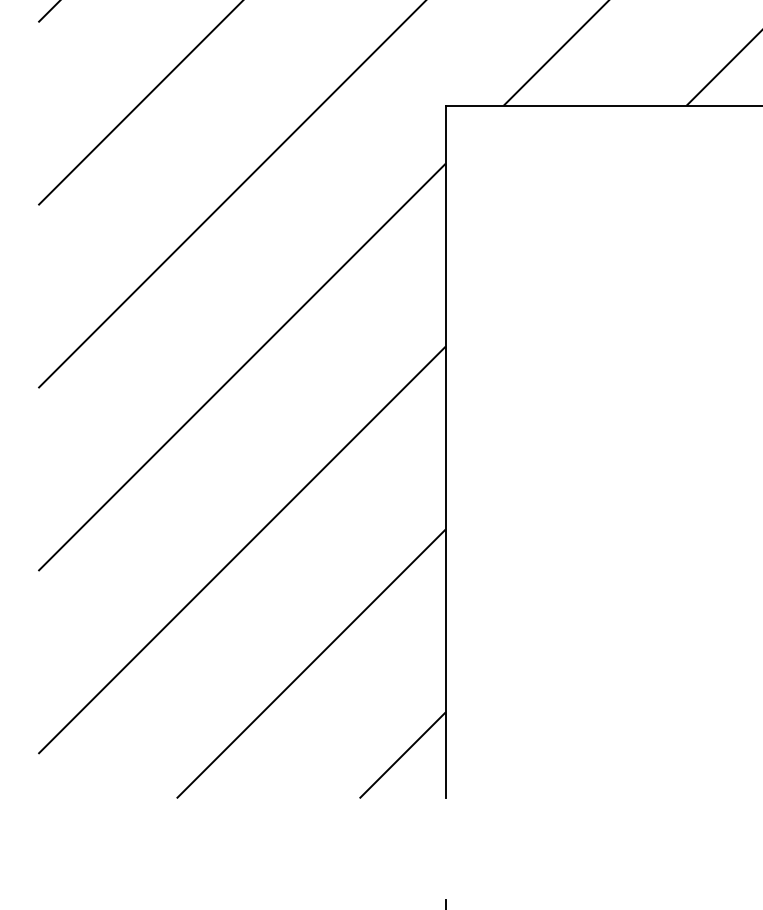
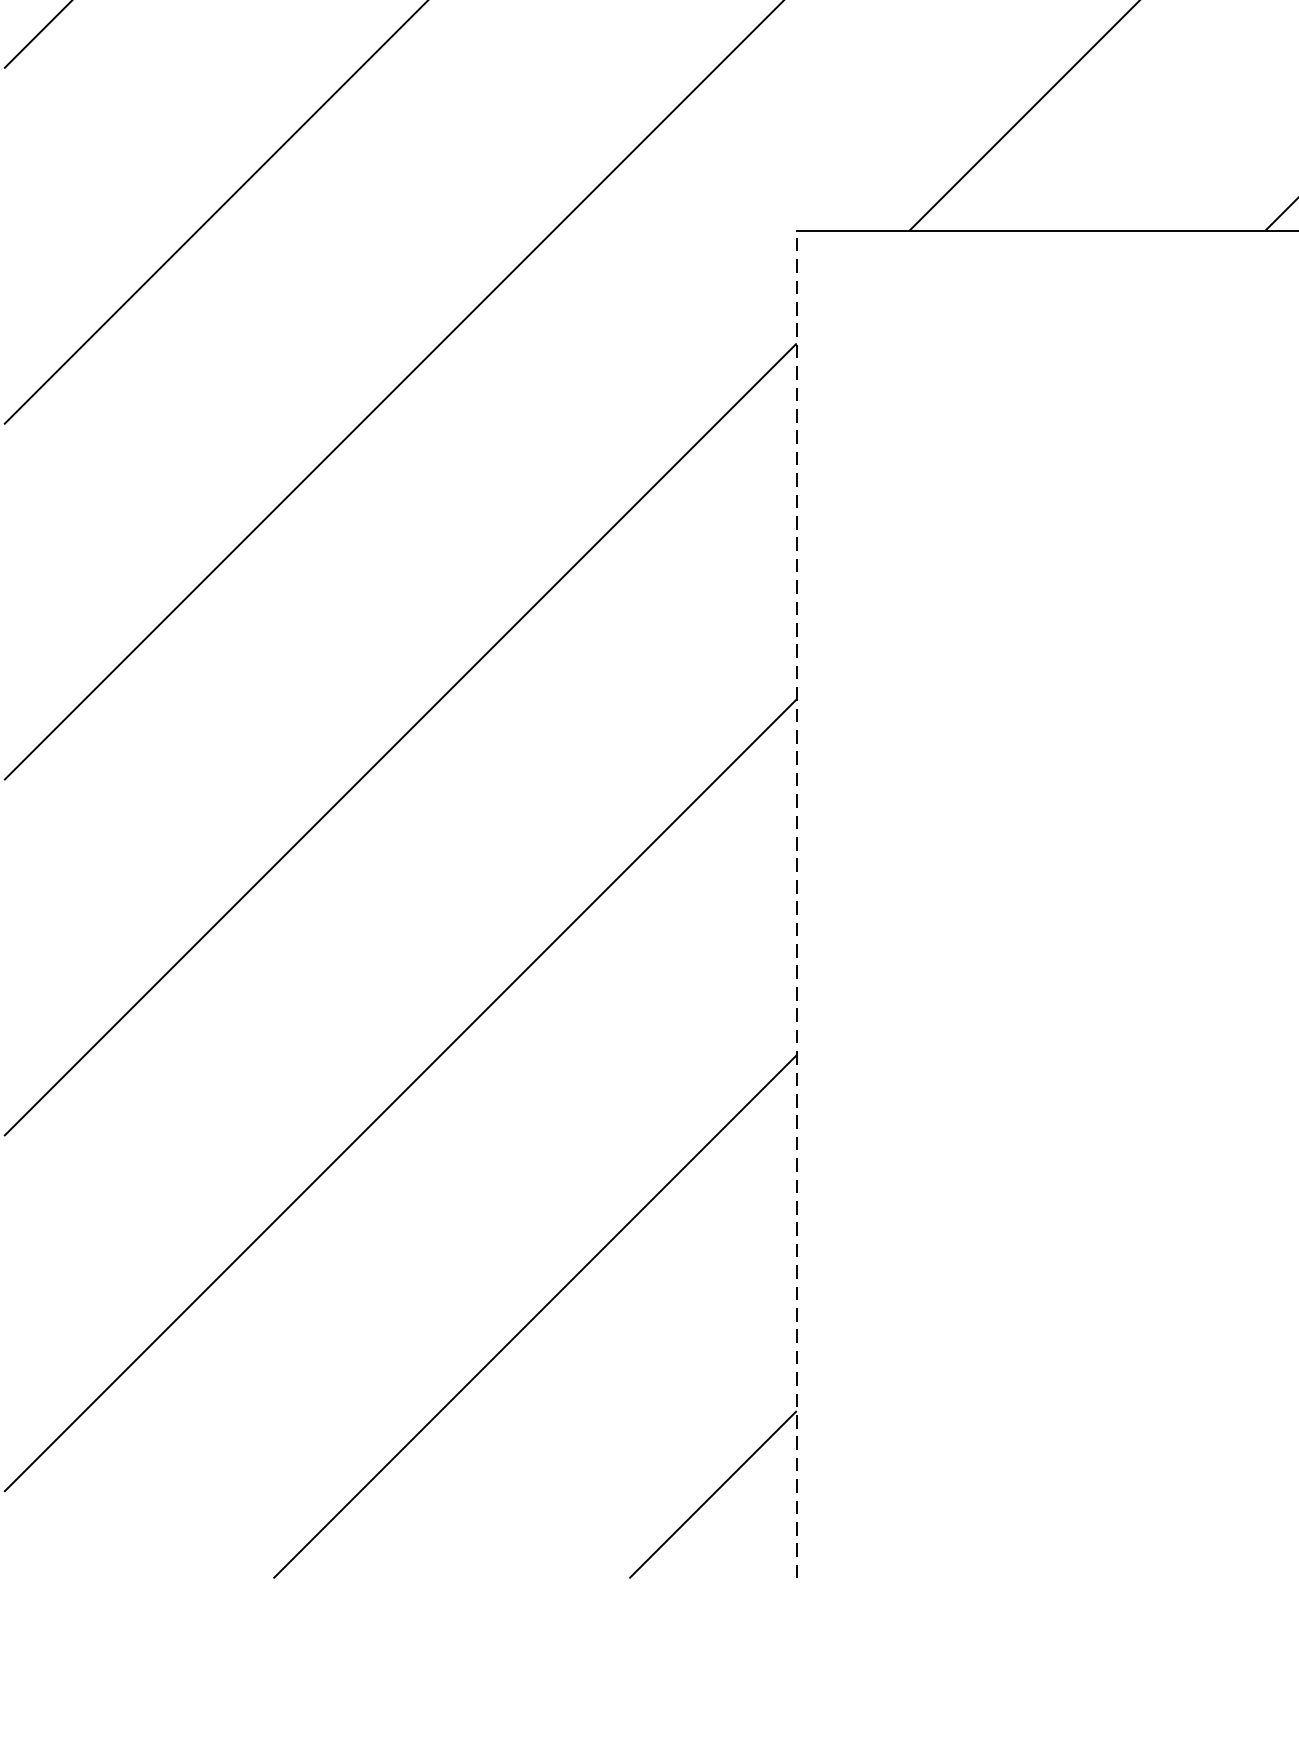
line: (445, 451) -> (796, 903), solid -> dashed

